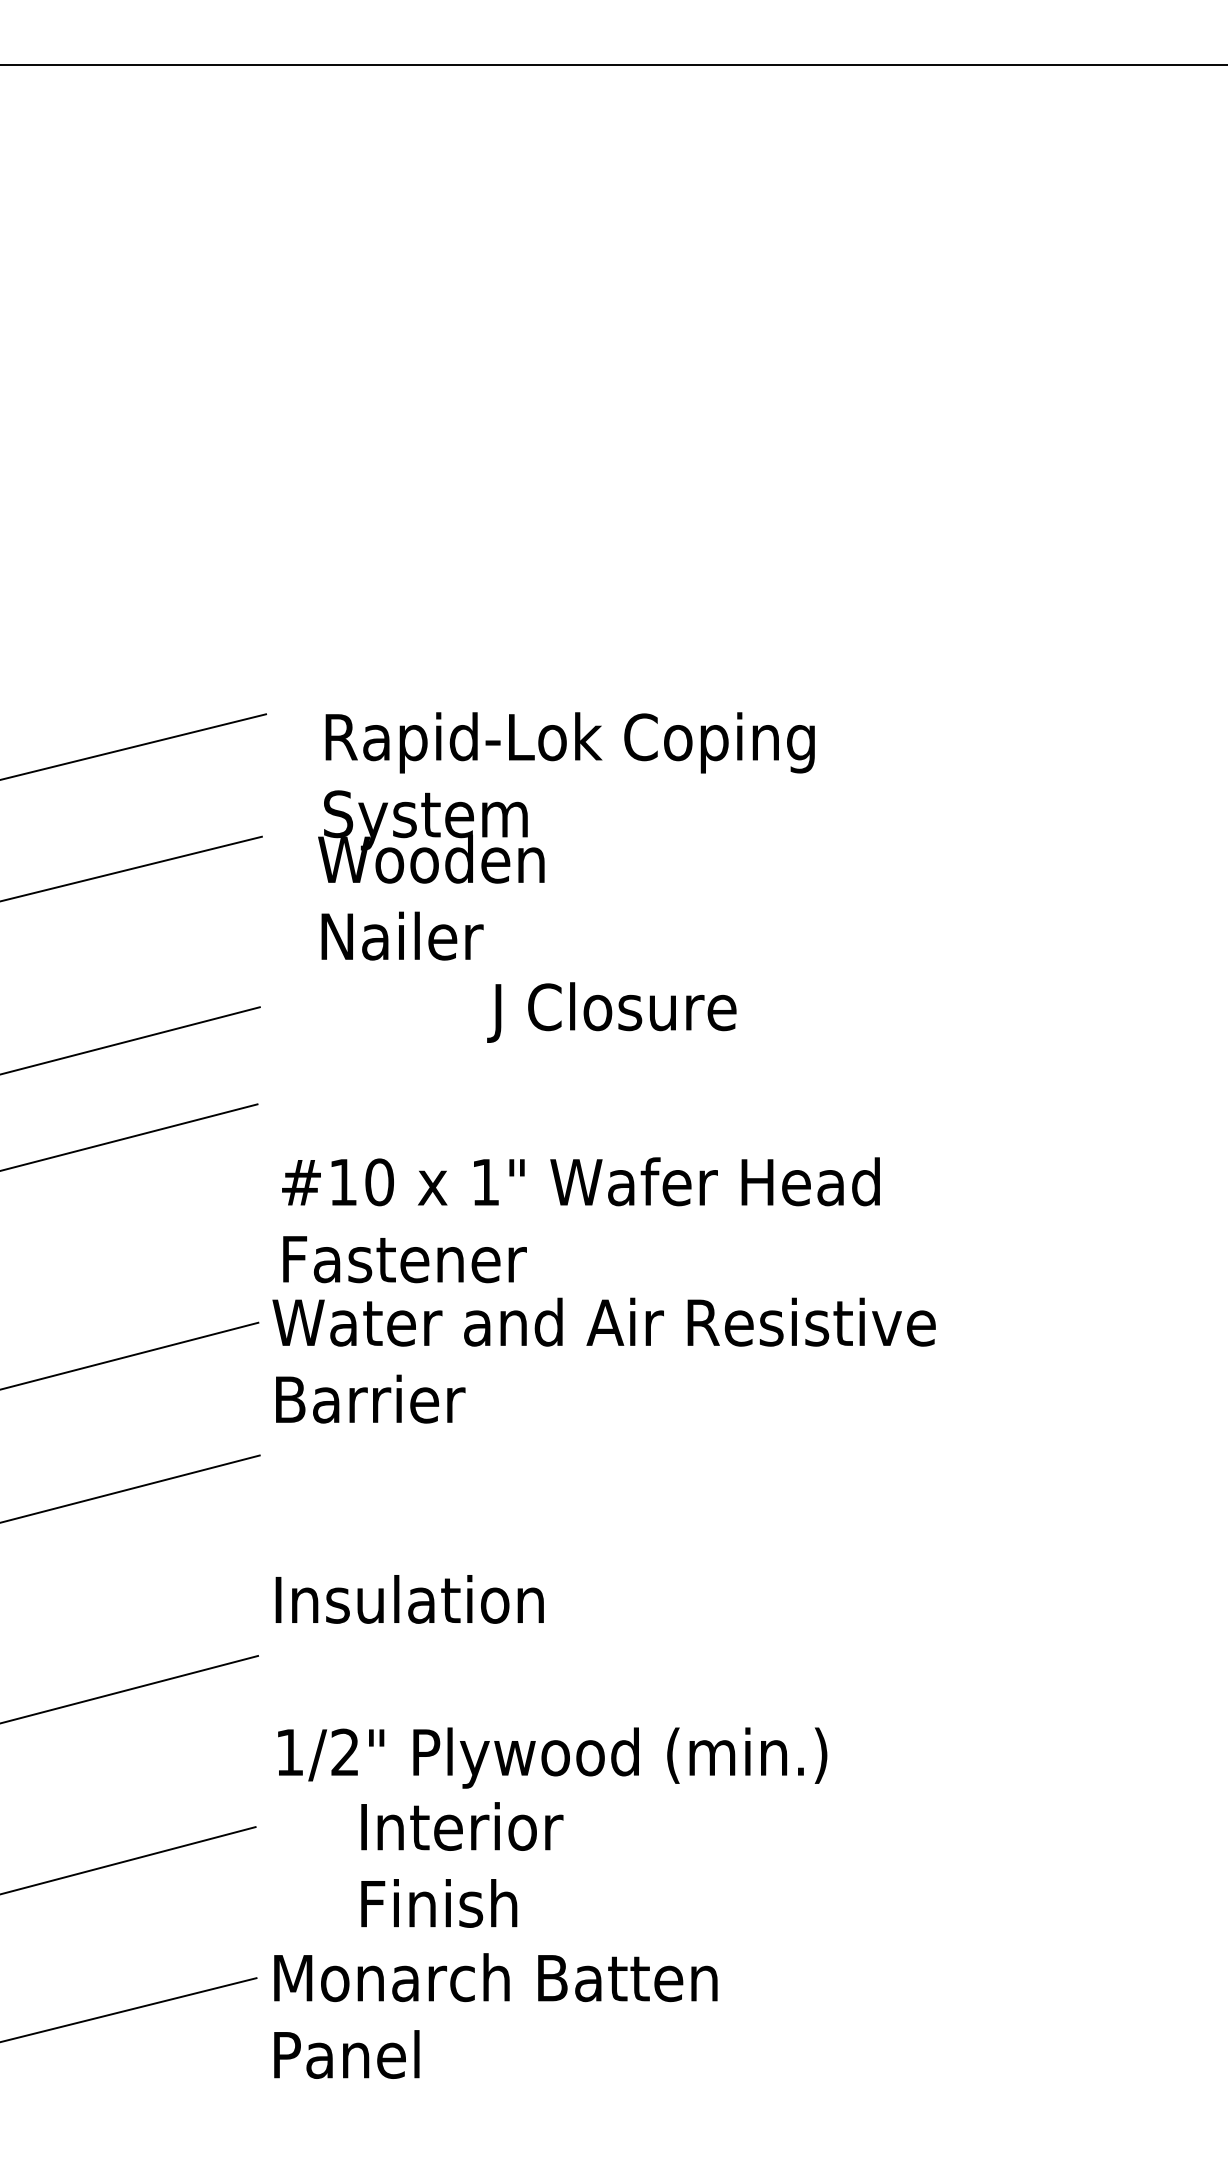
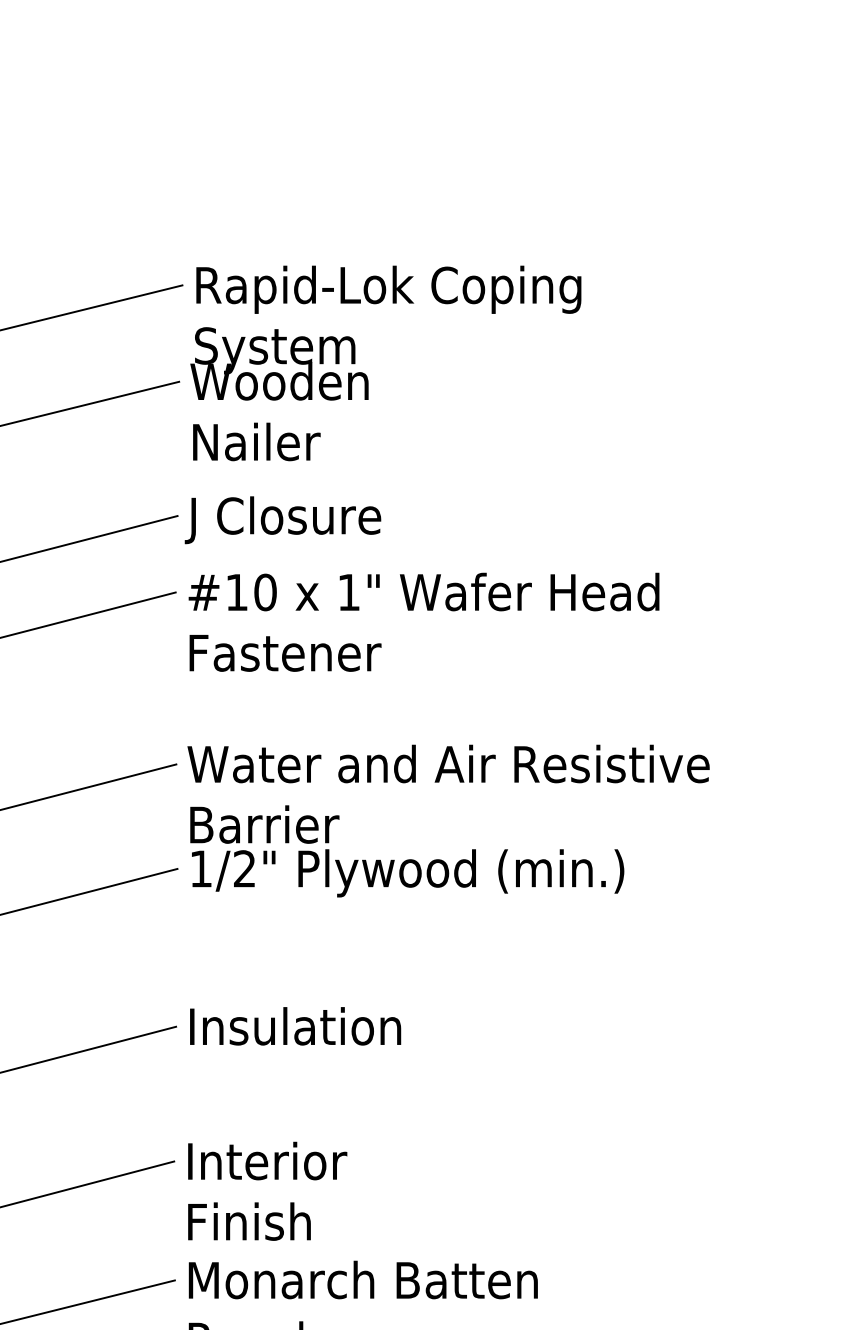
text: (566, 836) -> (385, 363), moved
text: (611, 1012) -> (282, 520), moved
text: (580, 1220) -> (423, 622), moved
text: (409, 1599) -> (295, 1026), moved
text: (552, 1757) -> (407, 872), moved
text: (462, 1864) -> (267, 1190), moved

